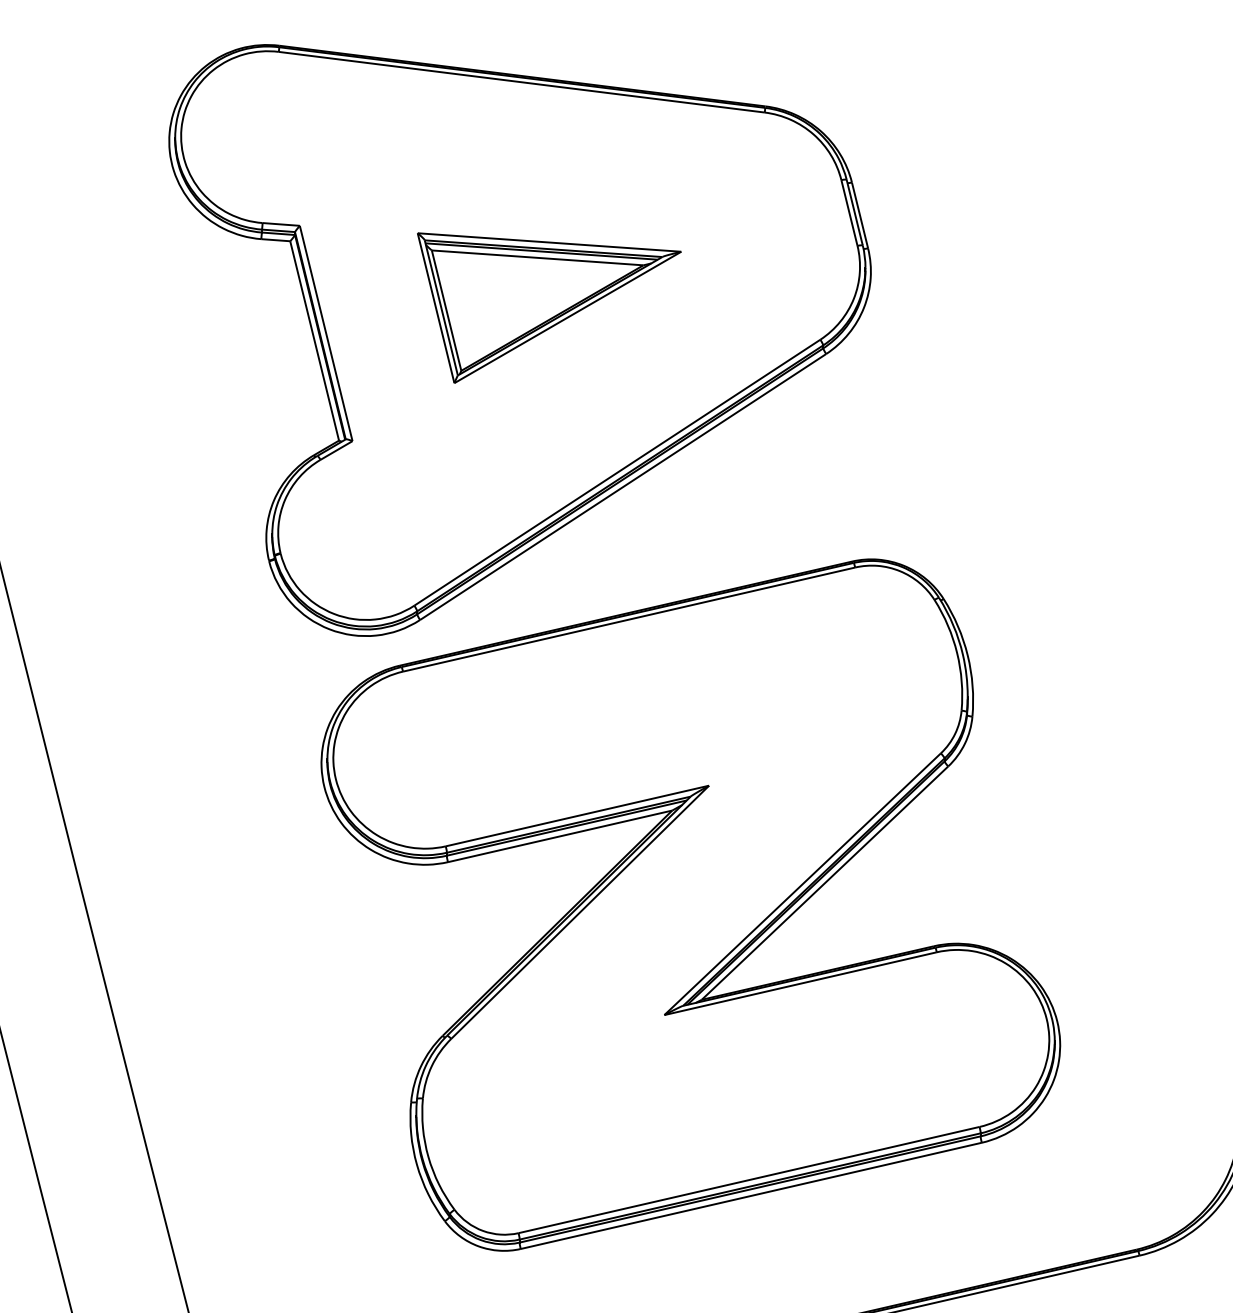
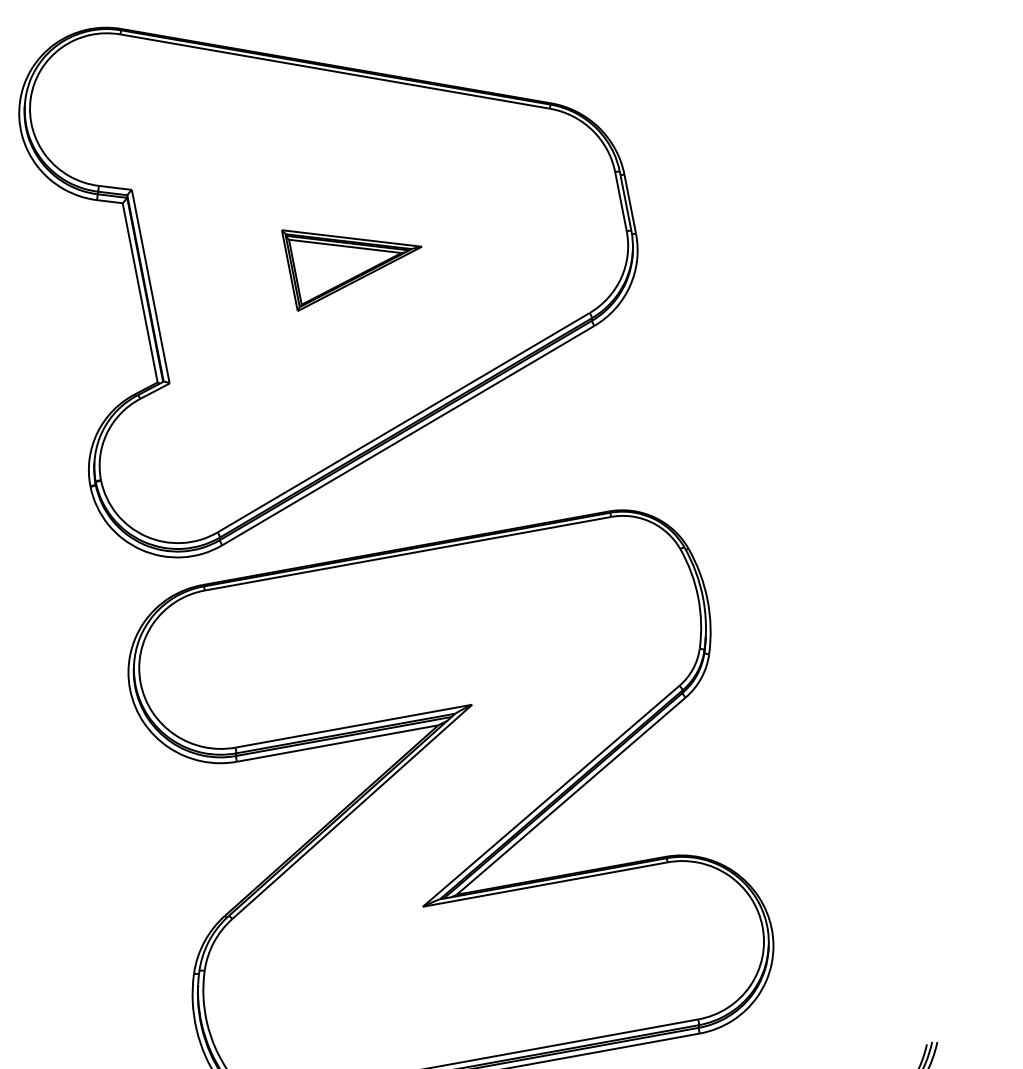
part: (549, 307) -> (350, 272), size x0.6

